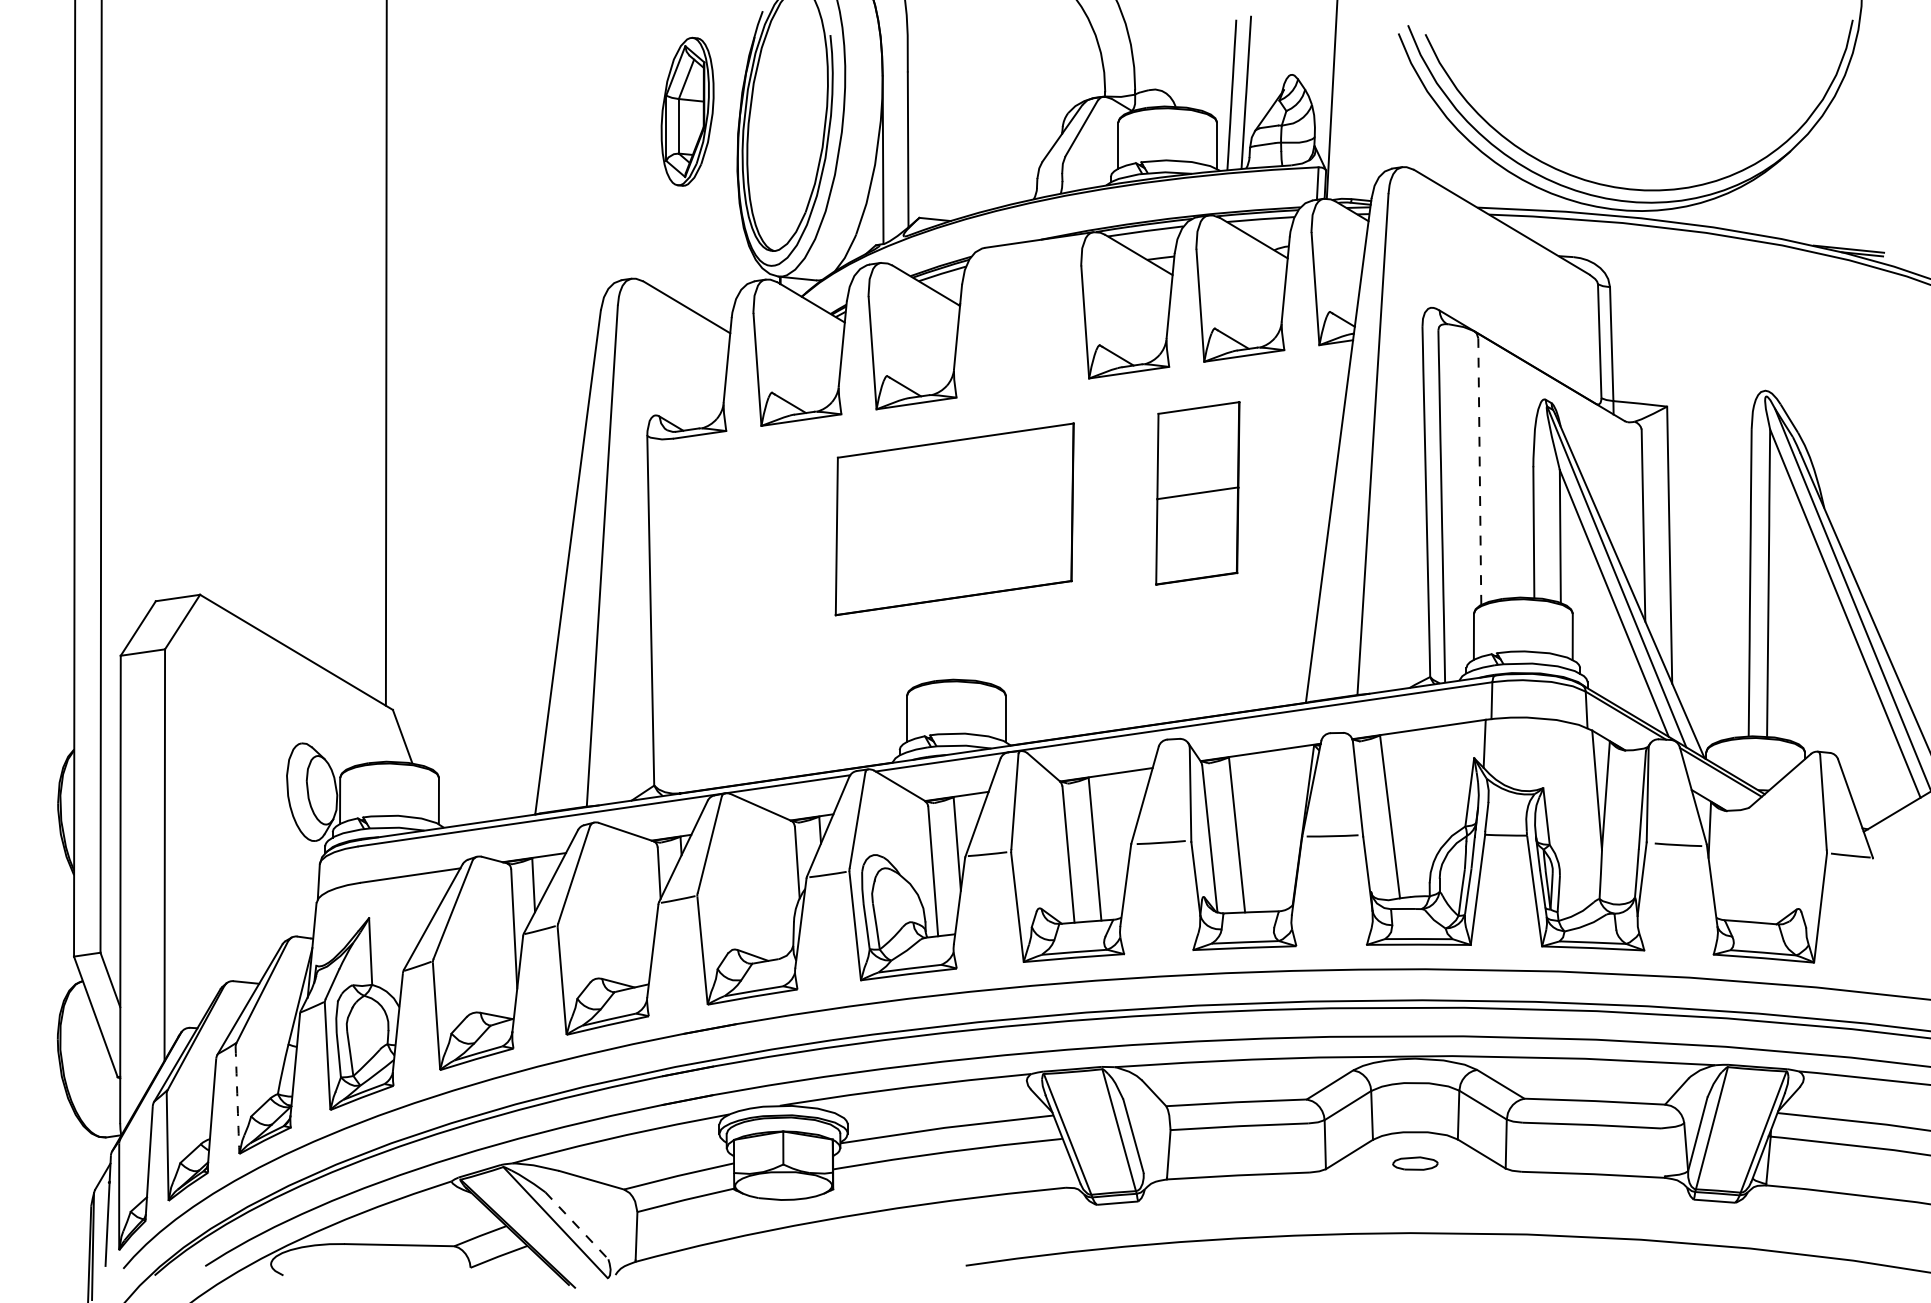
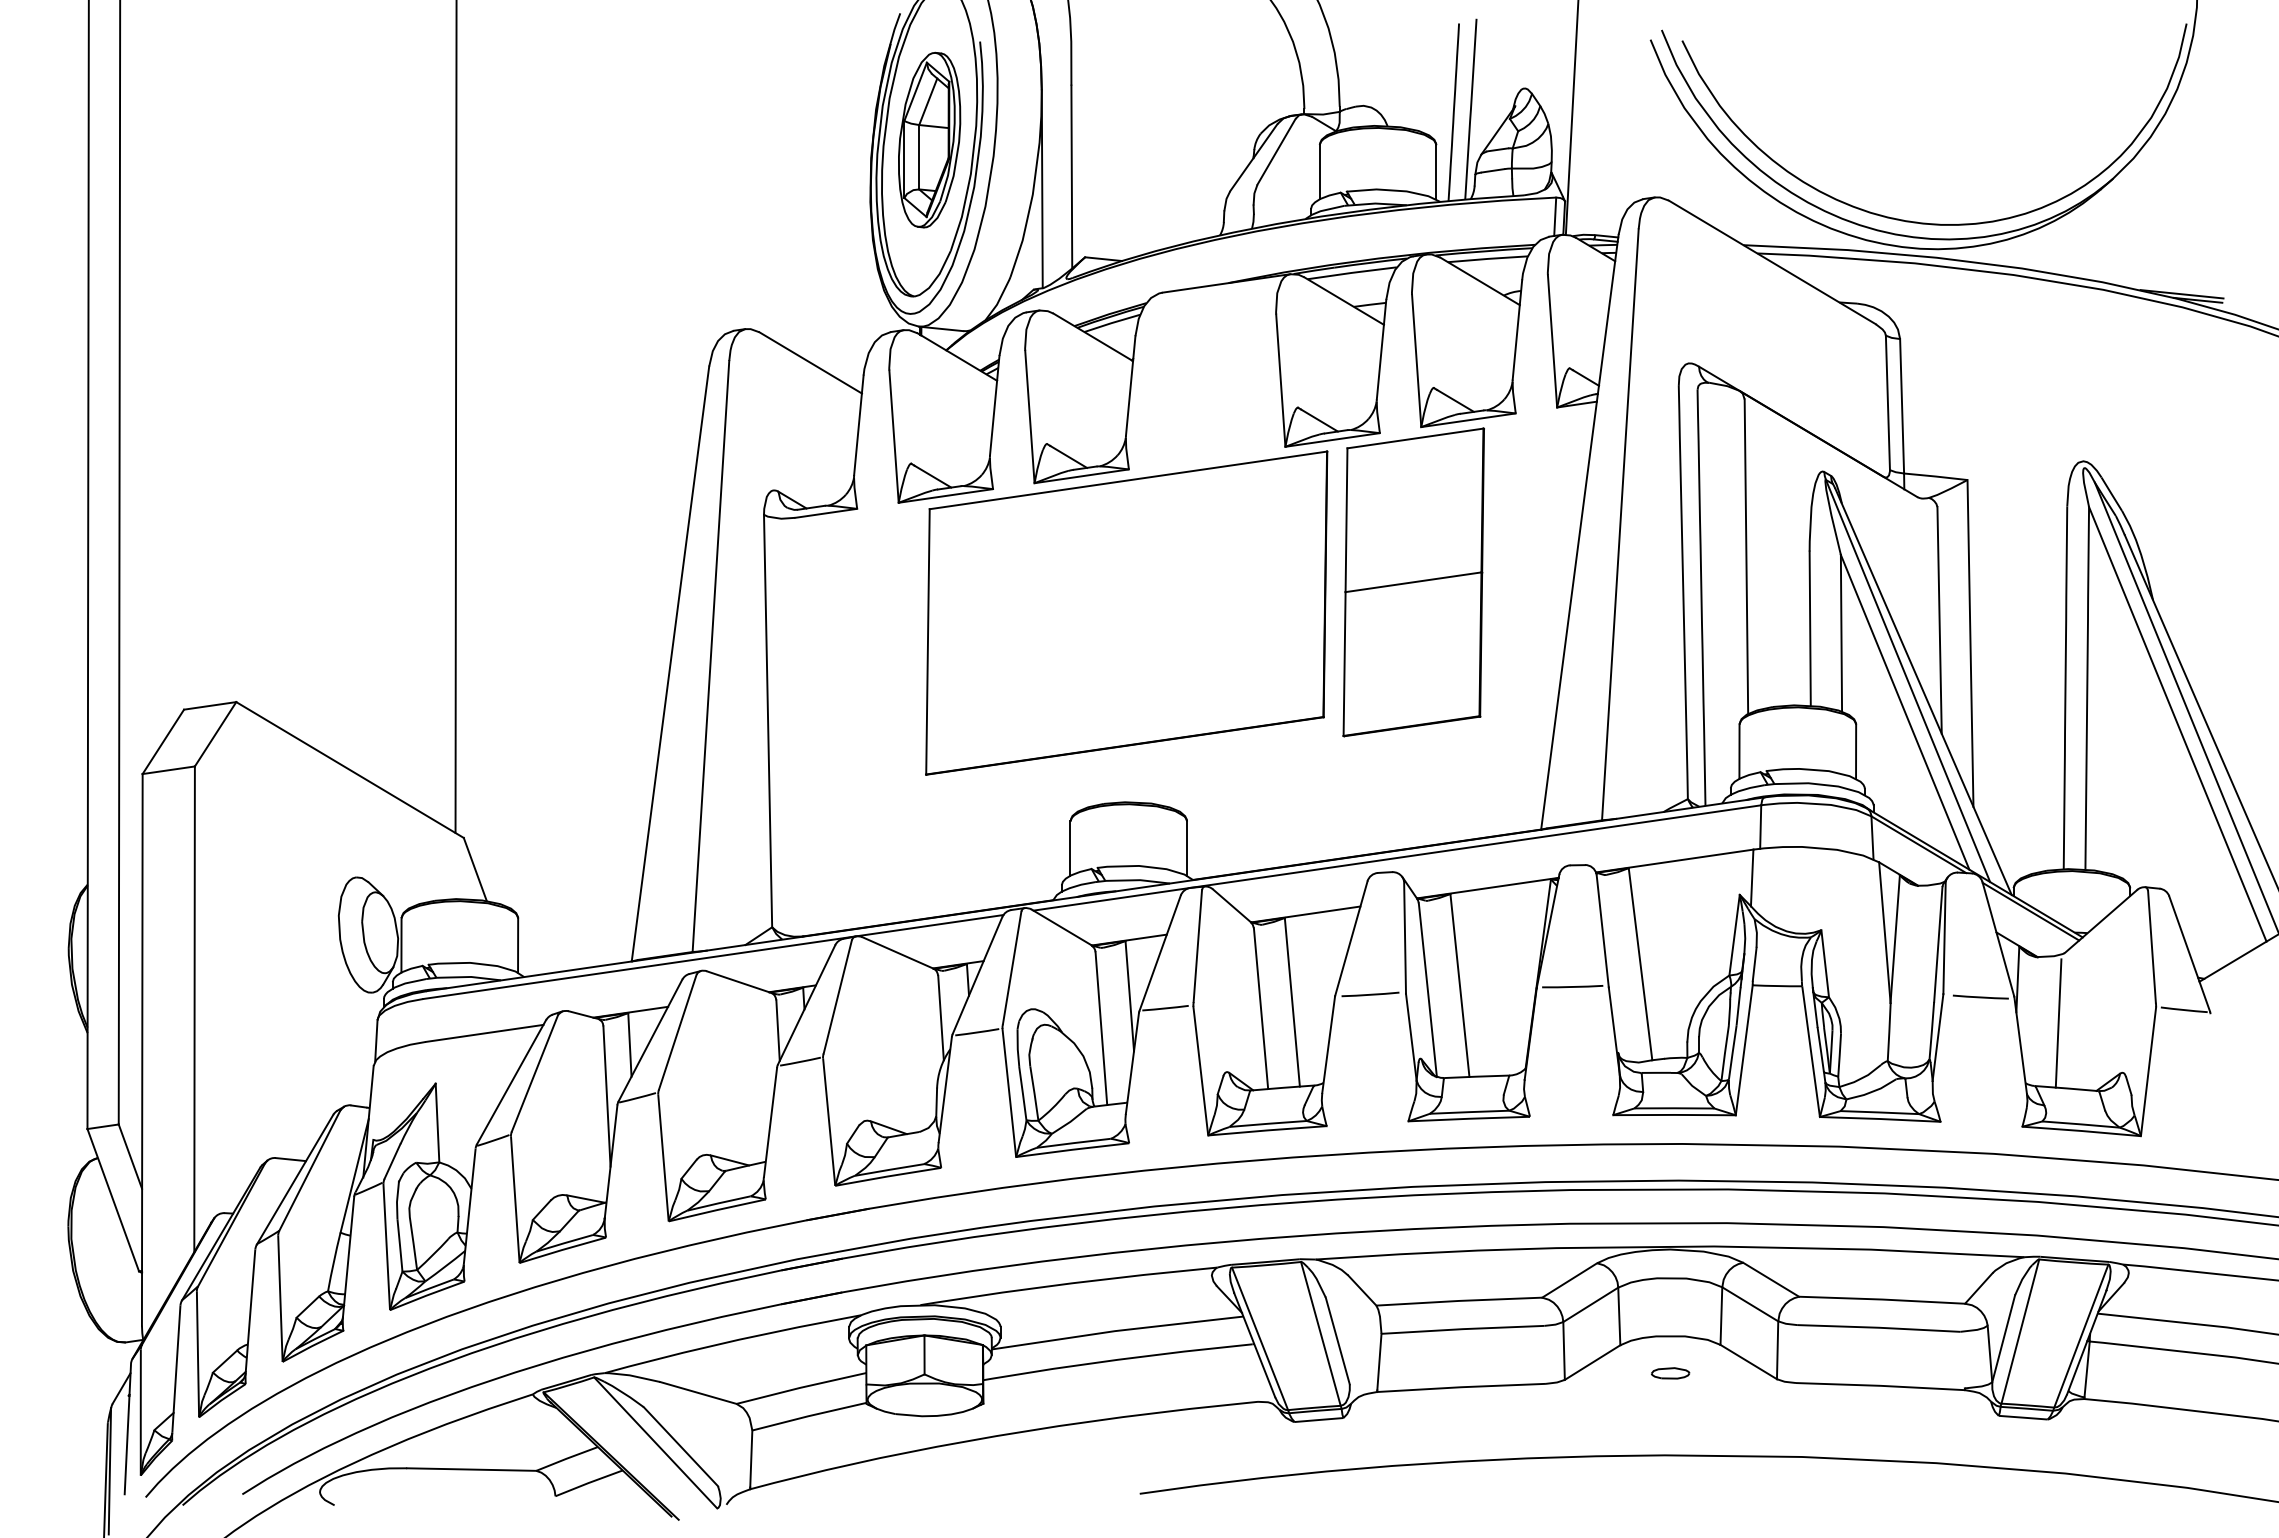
part: (687, 111) -> (929, 139), moved
line: (1479, 471) -> (1746, 556), dashed -> solid
part: (1197, 493) -> (1413, 582), size x1.43
part: (954, 518) -> (1126, 612), size x1.43
line: (1744, 867) -> (2058, 1023), added
arc: (237, 1100) -> (280, 1298), dashed -> solid
part: (1415, 1163) -> (1670, 1373), size x0.71
line: (577, 1226) -> (681, 1447), dashed -> solid

